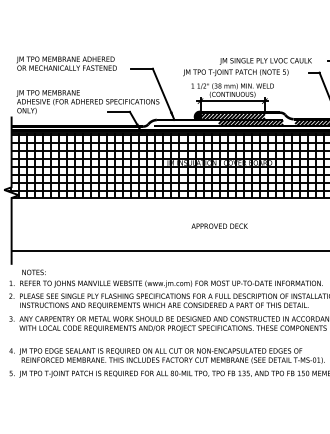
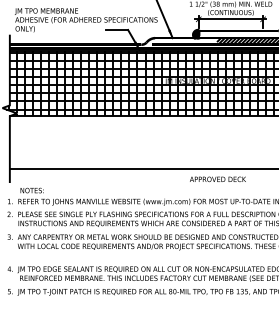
hatch: (232, 116) -> (230, 34), removed
text: (219, 225) -> (217, 178), moved

